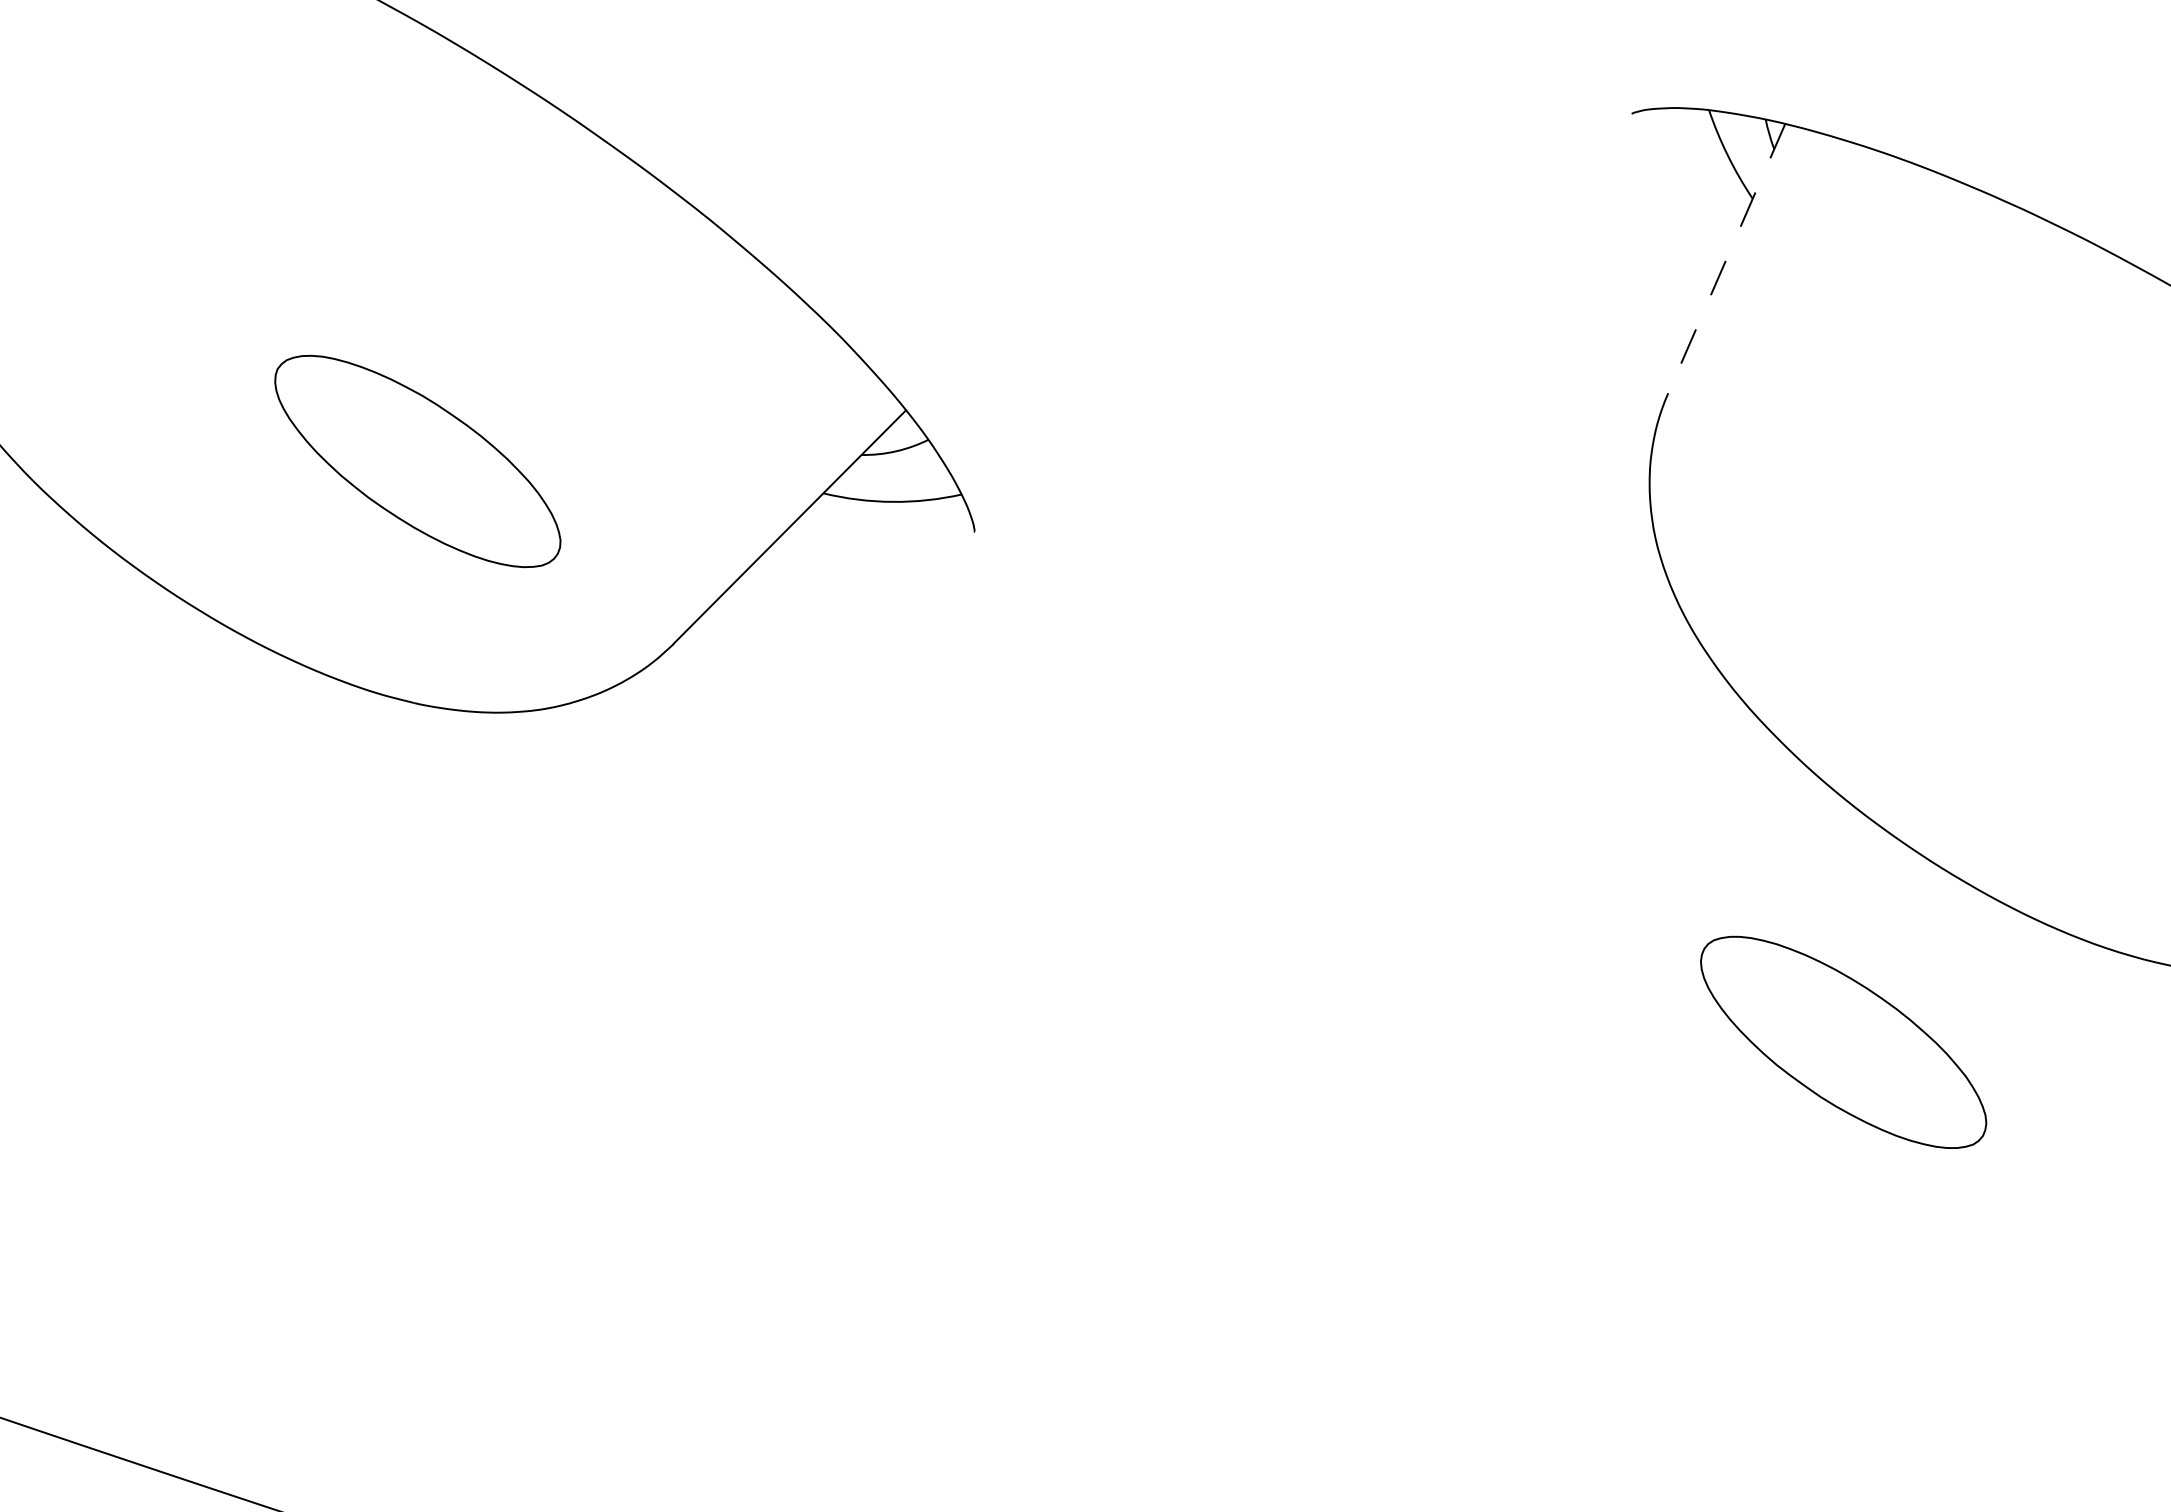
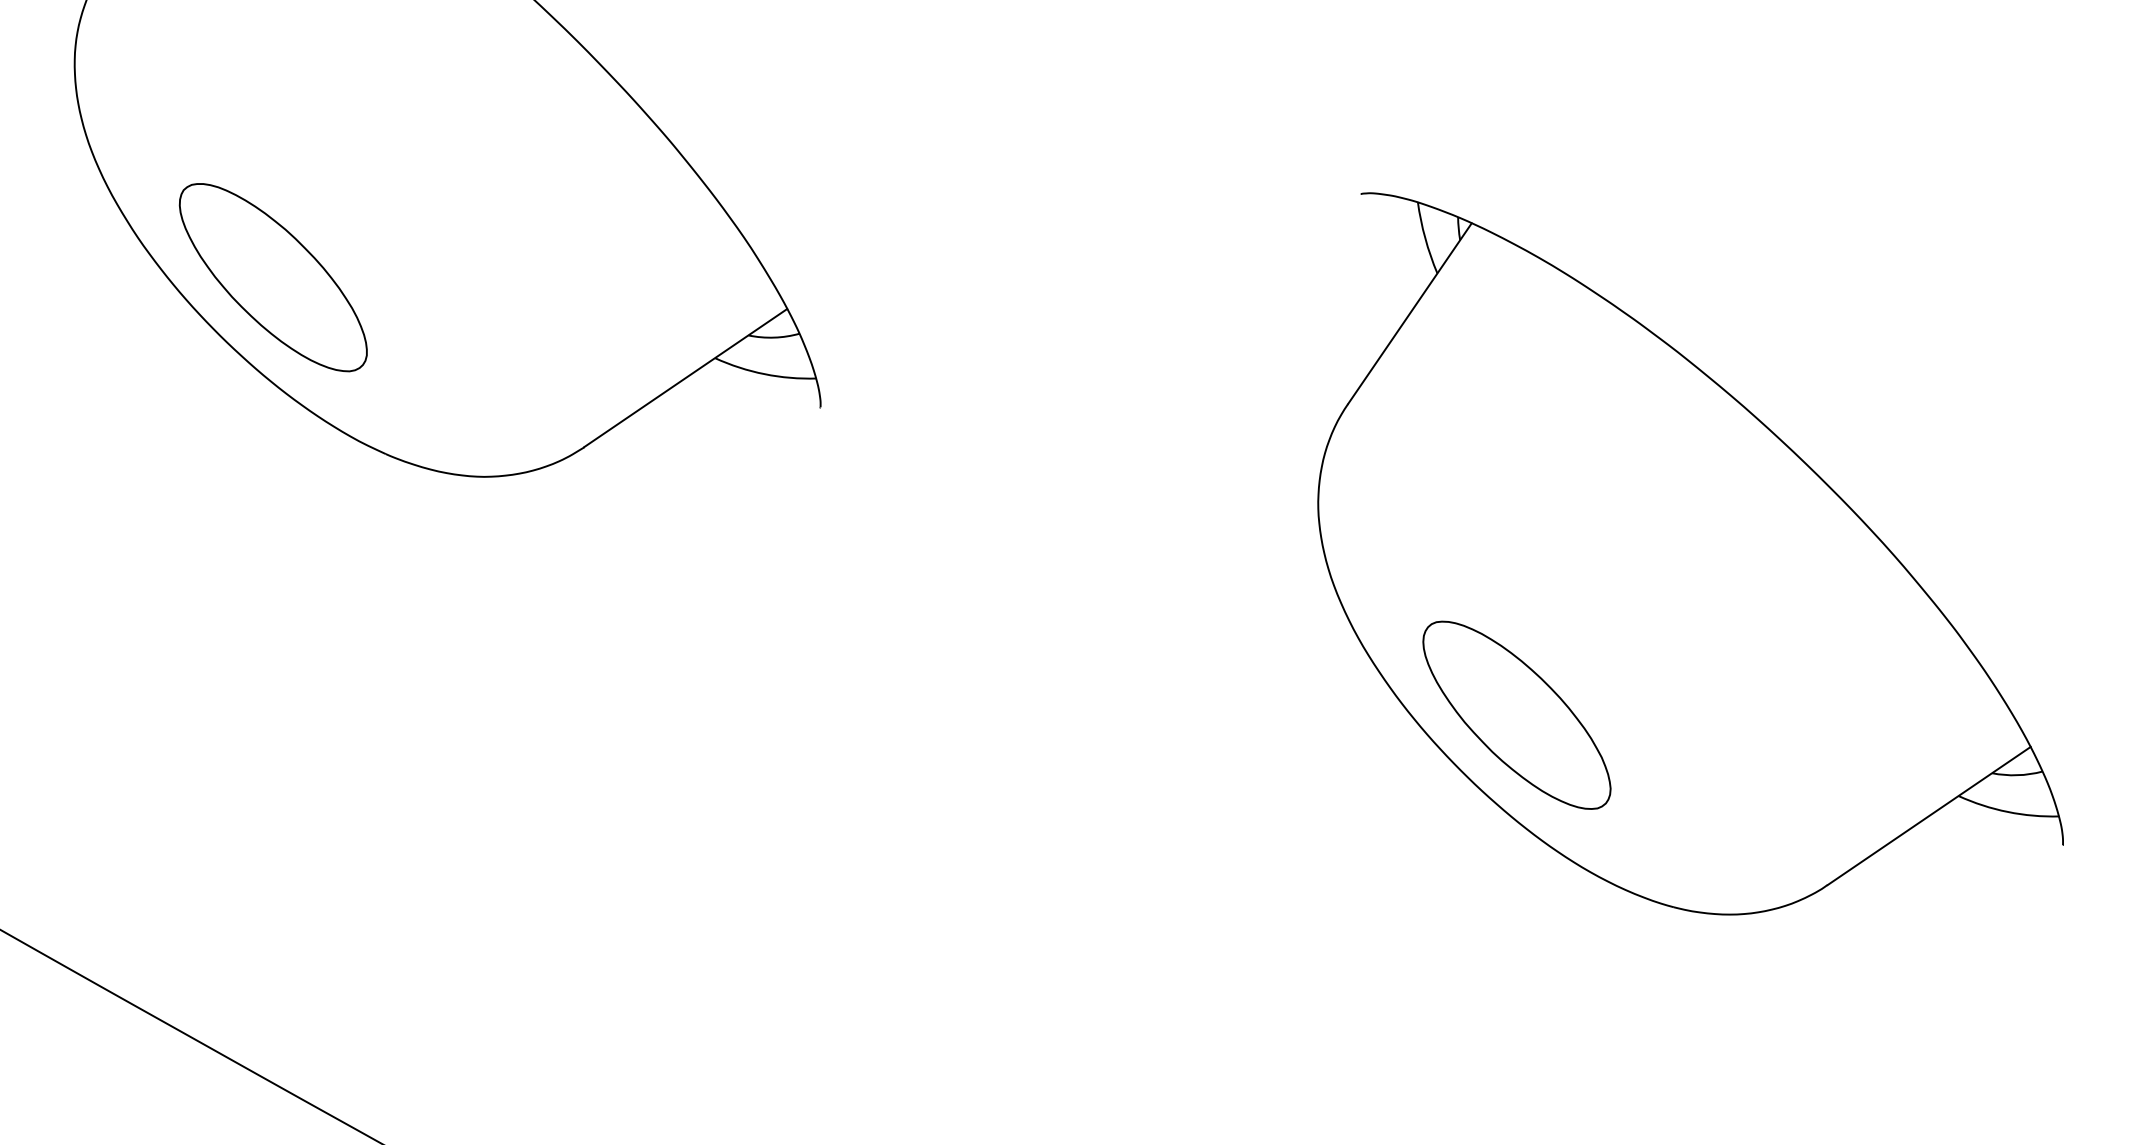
line: (1726, 259) -> (1409, 314), dashed -> solid
part: (416, 461) -> (272, 277), moved
part: (1842, 1041) -> (1516, 714), moved

